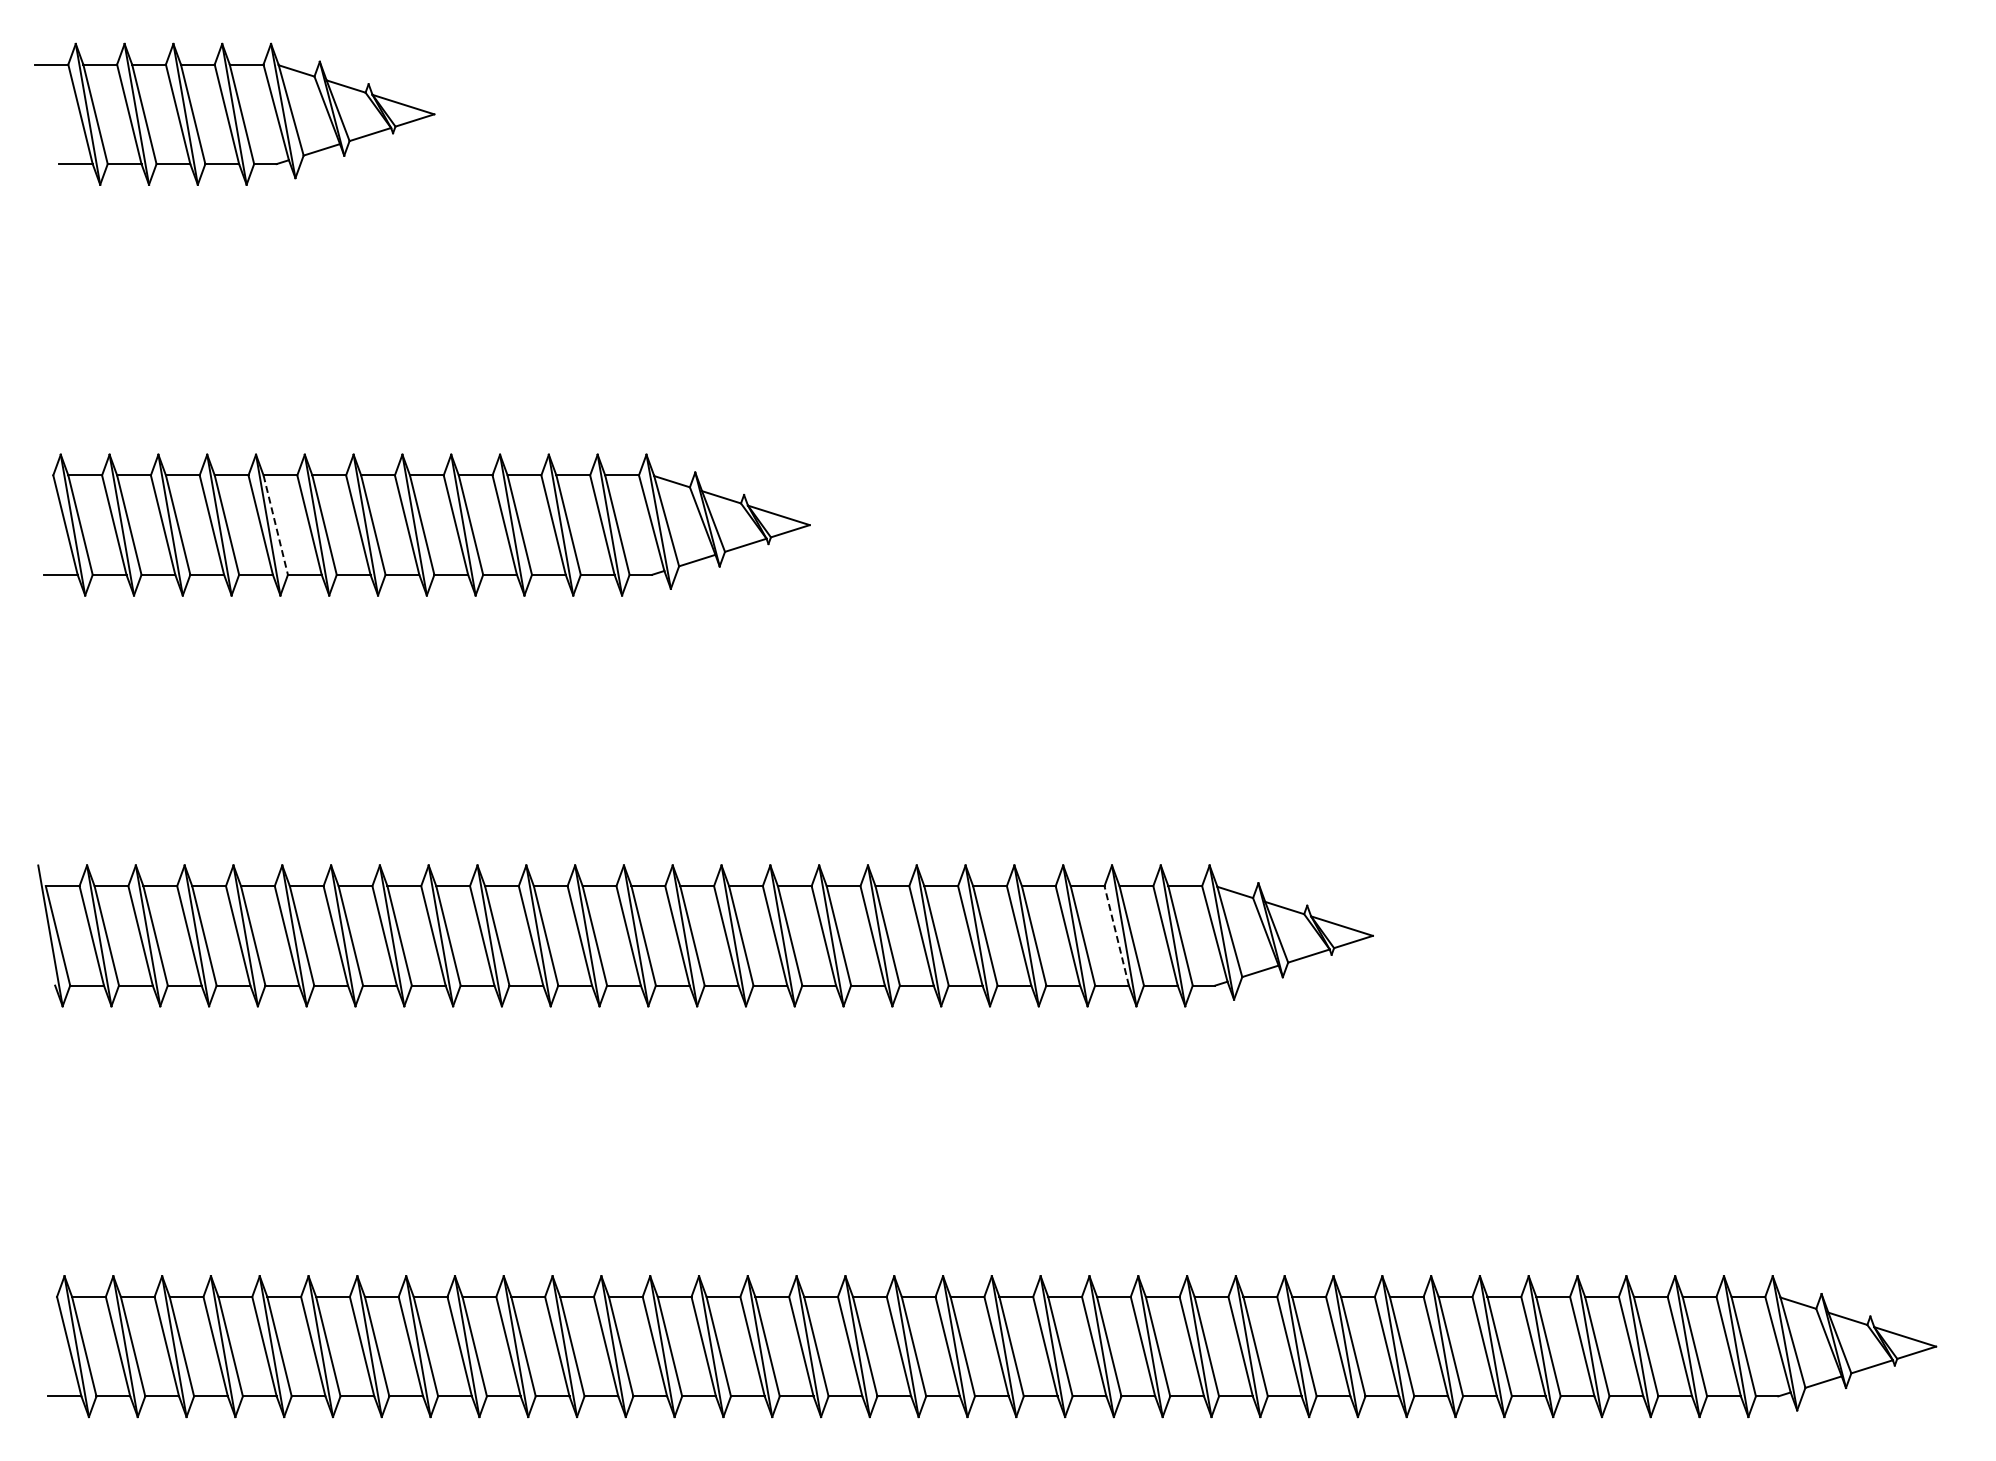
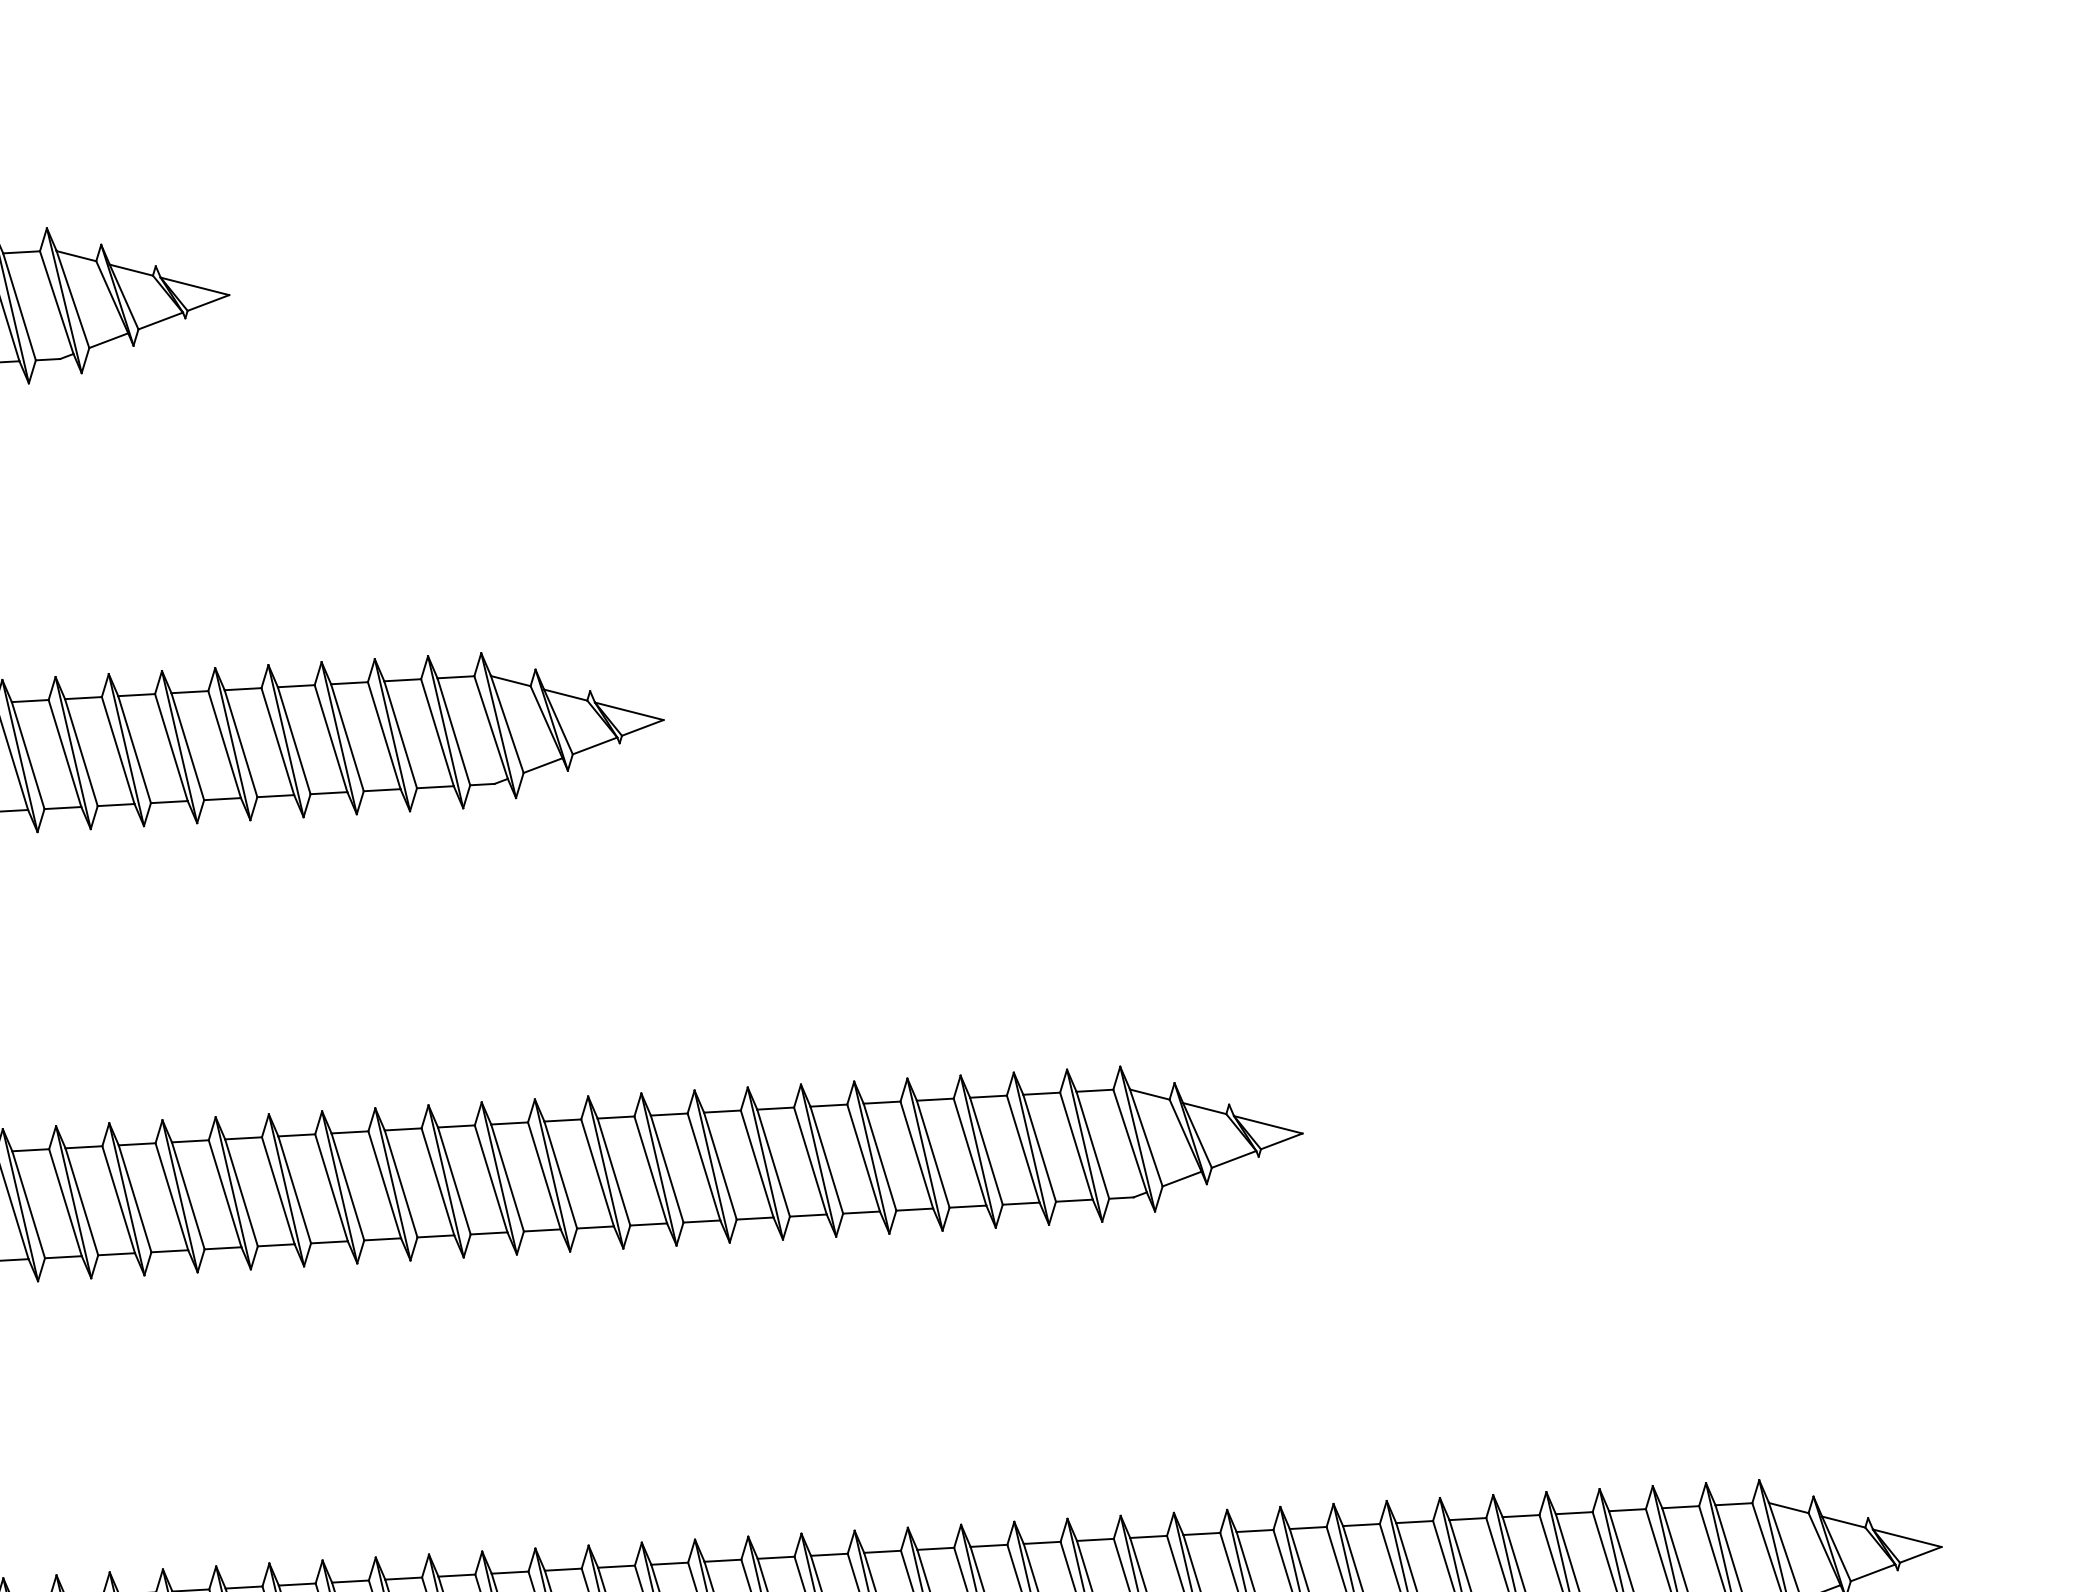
line: (275, 525) -> (81, 753), dashed -> solid
line: (1116, 935) -> (1022, 1148), dashed -> solid

